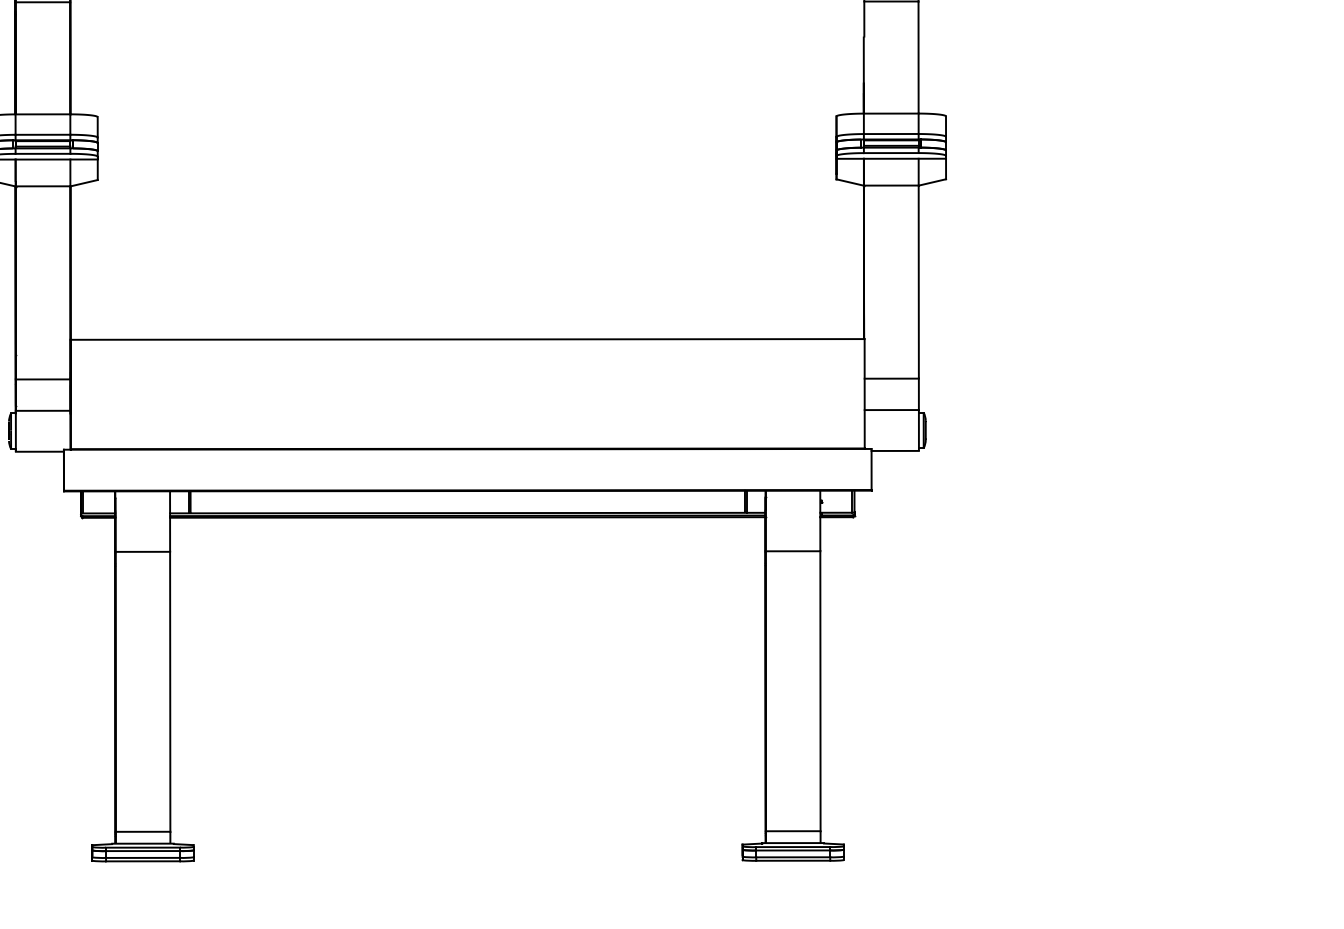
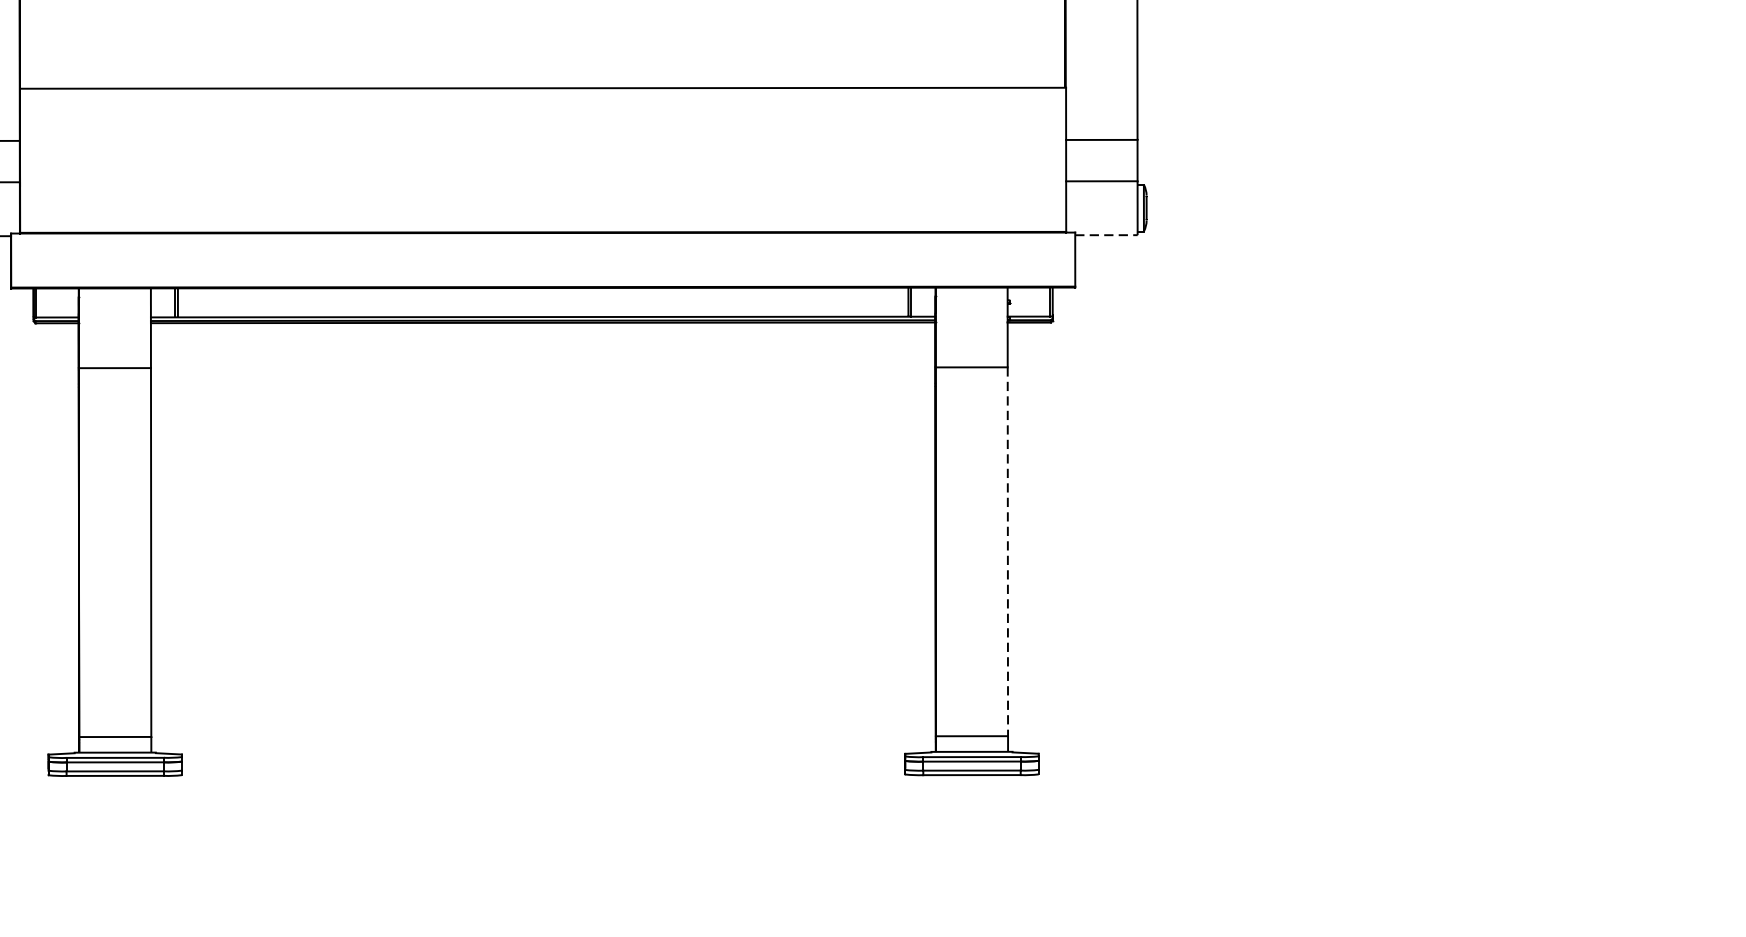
line: (895, 450) -> (1106, 234), solid -> dashed
line: (820, 691) -> (1007, 552), solid -> dashed

